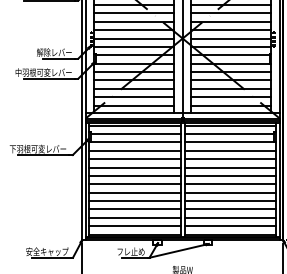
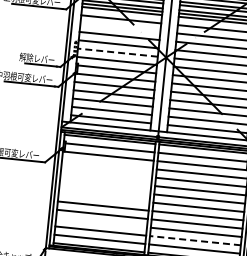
line: (134, 13) -> (120, 27), removed
line: (133, 38) -> (117, 52), solid -> dashed
line: (134, 150) -> (106, 164), removed
line: (134, 159) -> (106, 173), removed
line: (134, 167) -> (105, 181), removed
line: (134, 175) -> (104, 188), removed
line: (134, 184) -> (103, 197), removed
line: (134, 209) -> (100, 222), removed
line: (230, 217) -> (195, 240), solid -> dashed

